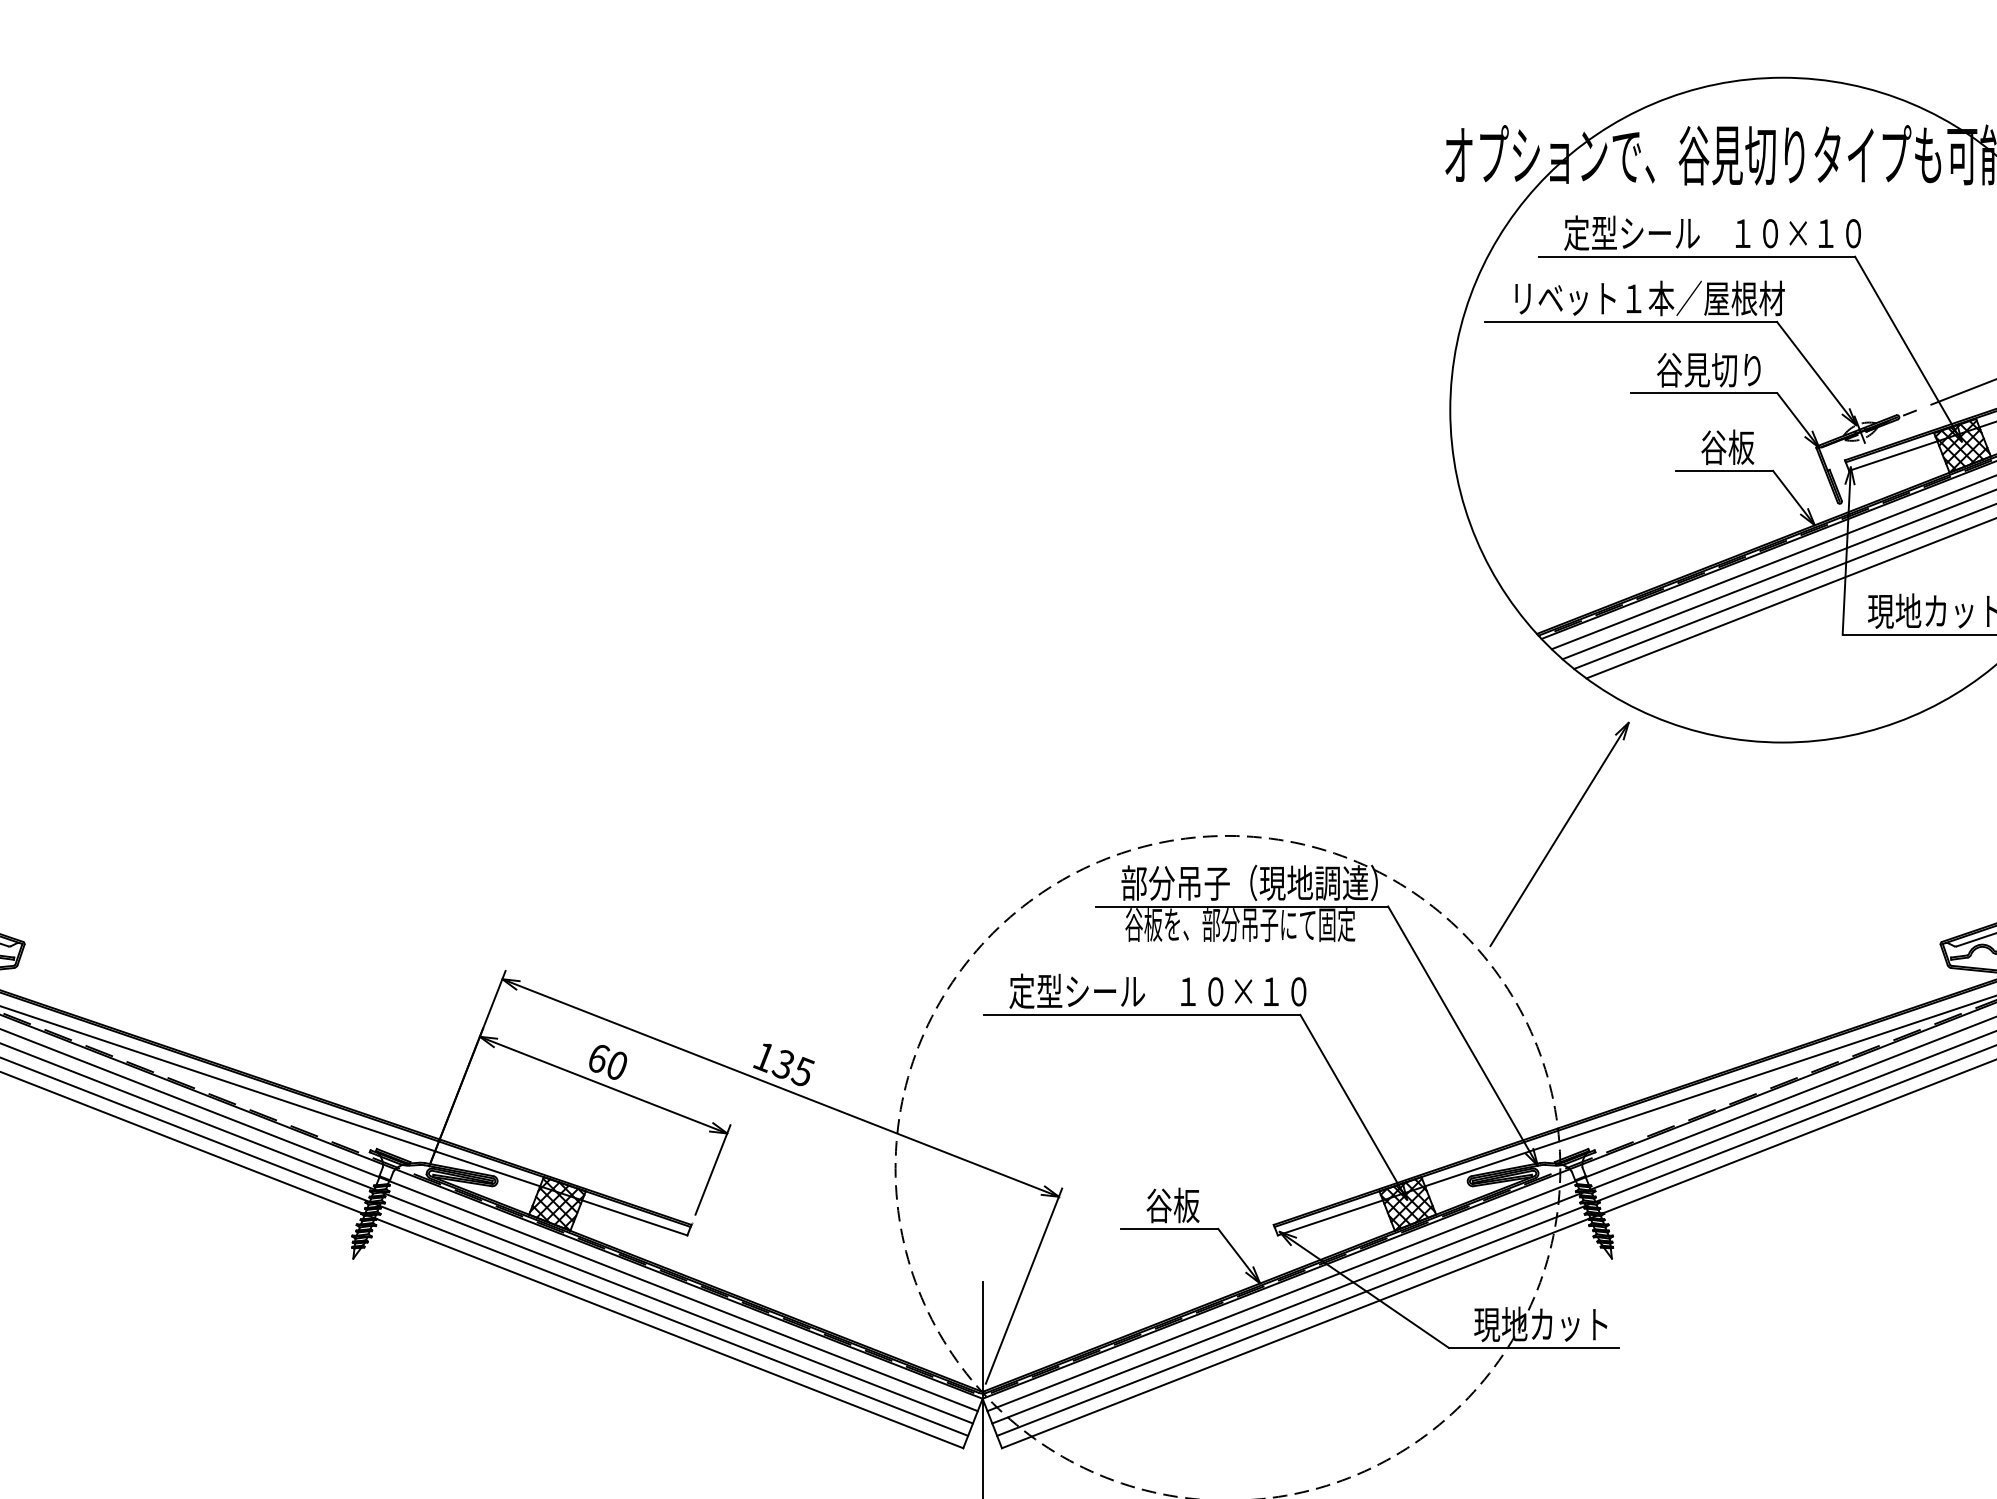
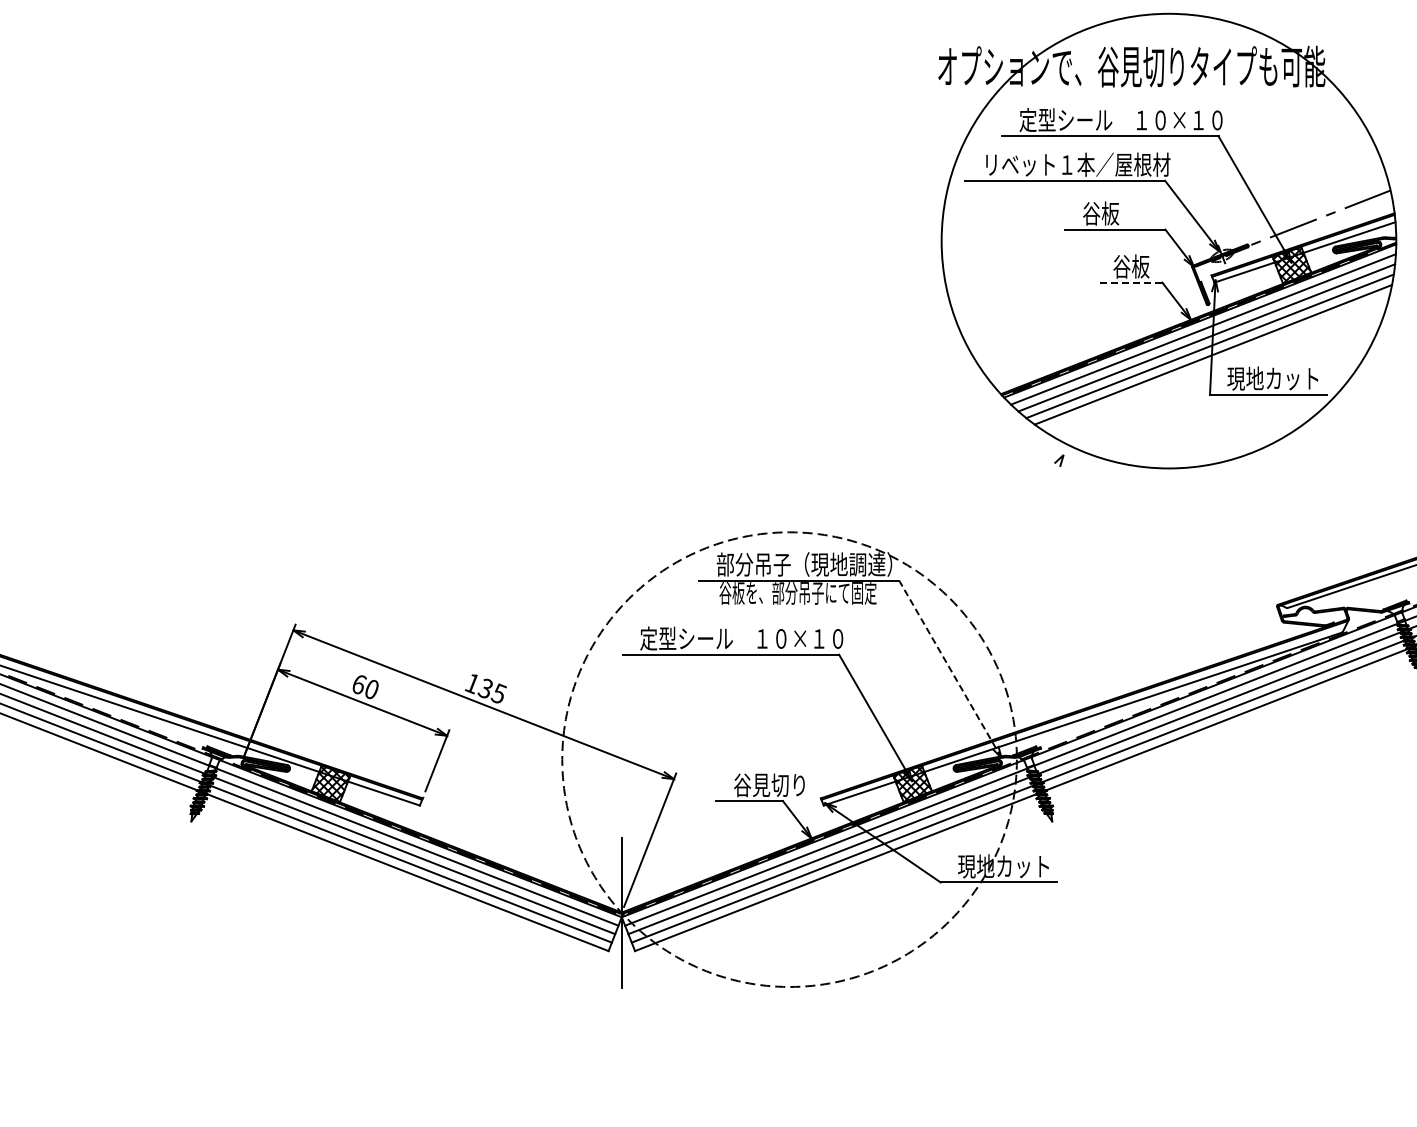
text: (1722, 369) -> (1127, 213), 谷見切り -> 谷板
line: (1723, 470) -> (1128, 282), solid -> dashed
line: (1559, 833) -> (1016, 530), removed
line: (1463, 1035) -> (950, 668), solid -> dashed
text: (1211, 1204) -> (778, 784), 谷板 -> 谷見切り

